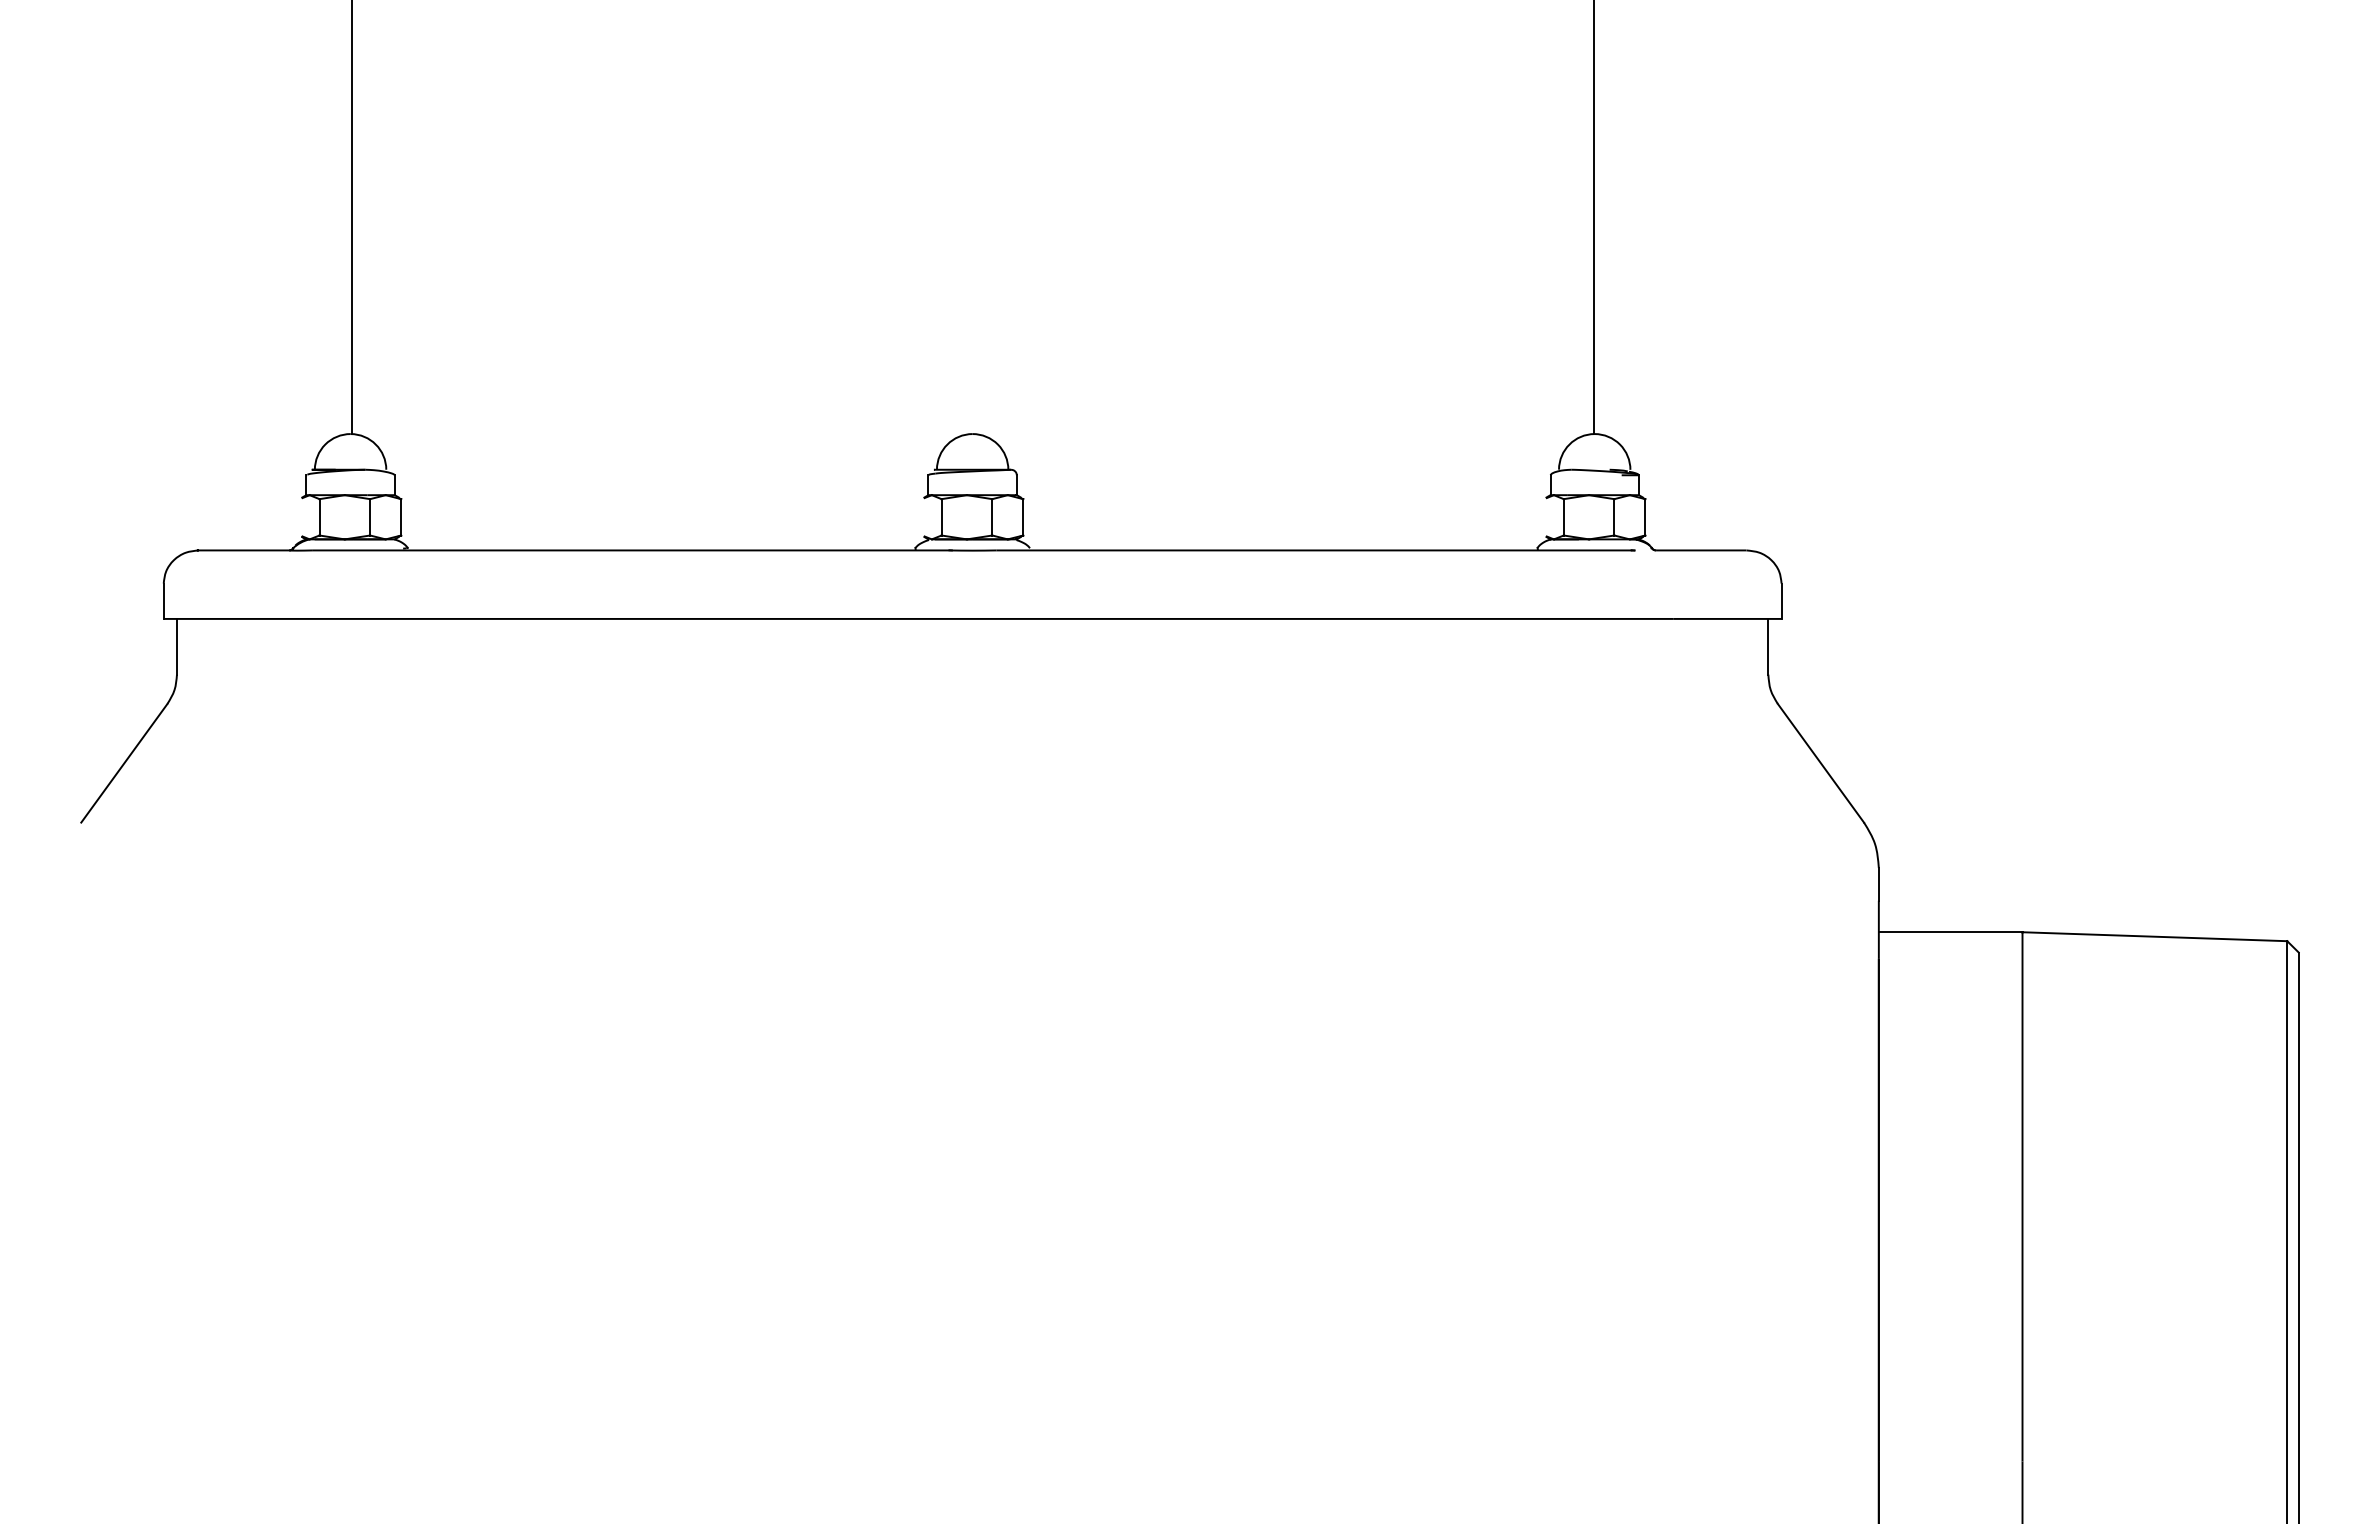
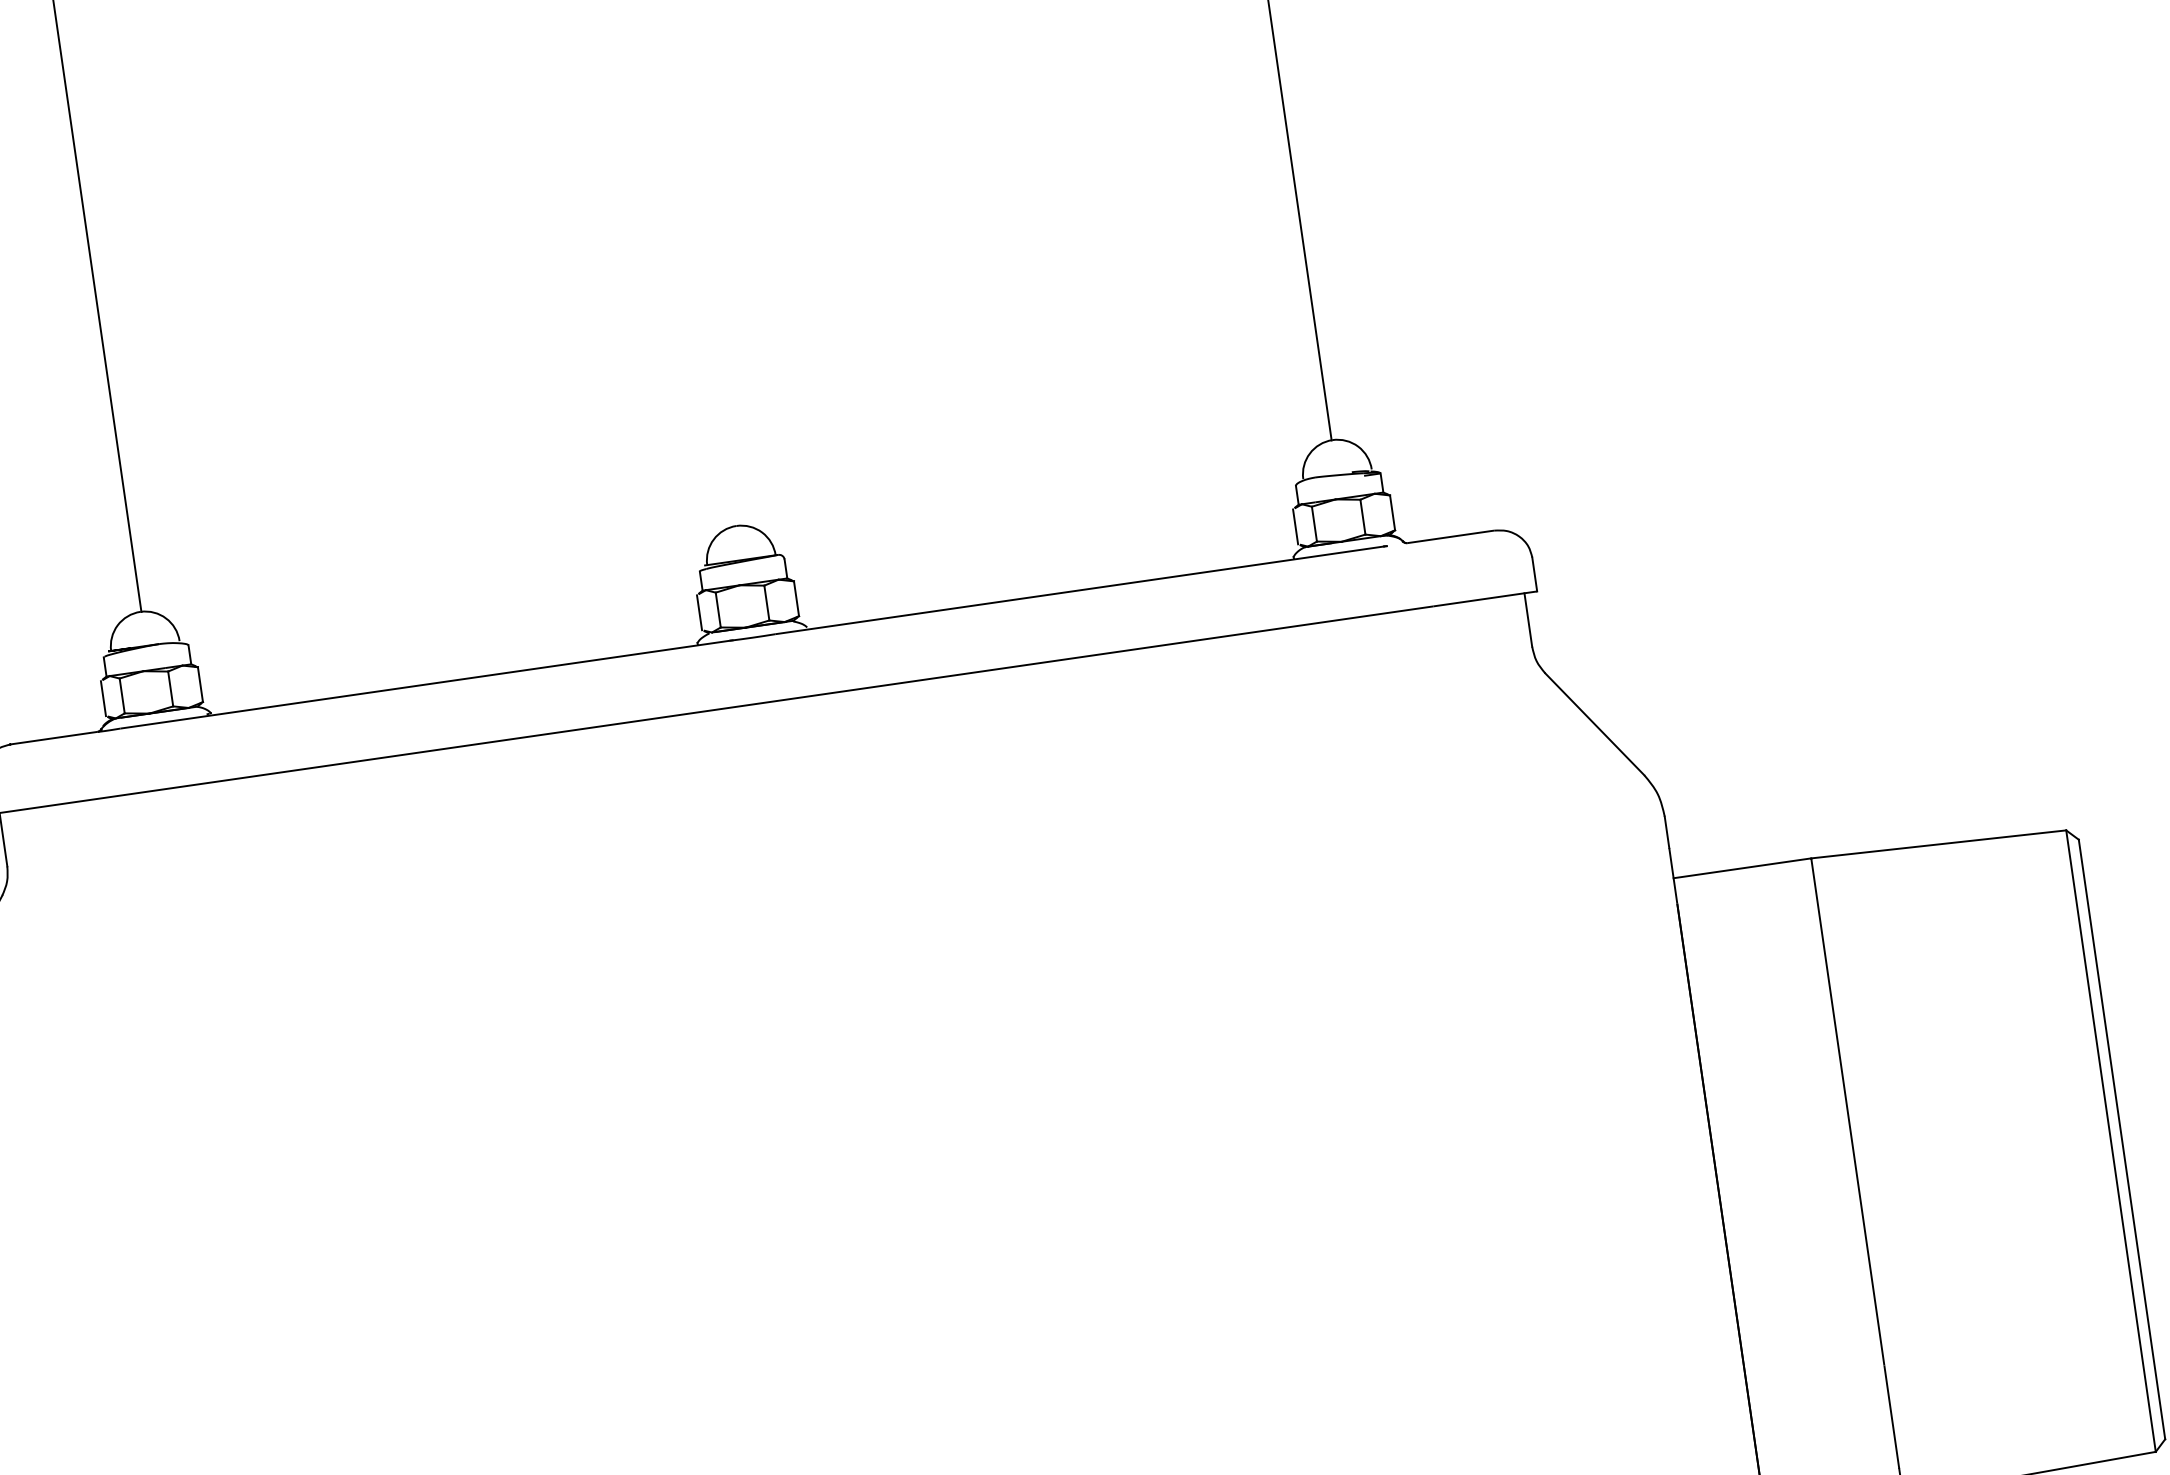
line: (299, 517) -> (103, 698), added
line: (922, 517) -> (699, 612), added
line: (1544, 517) -> (1295, 526), added

